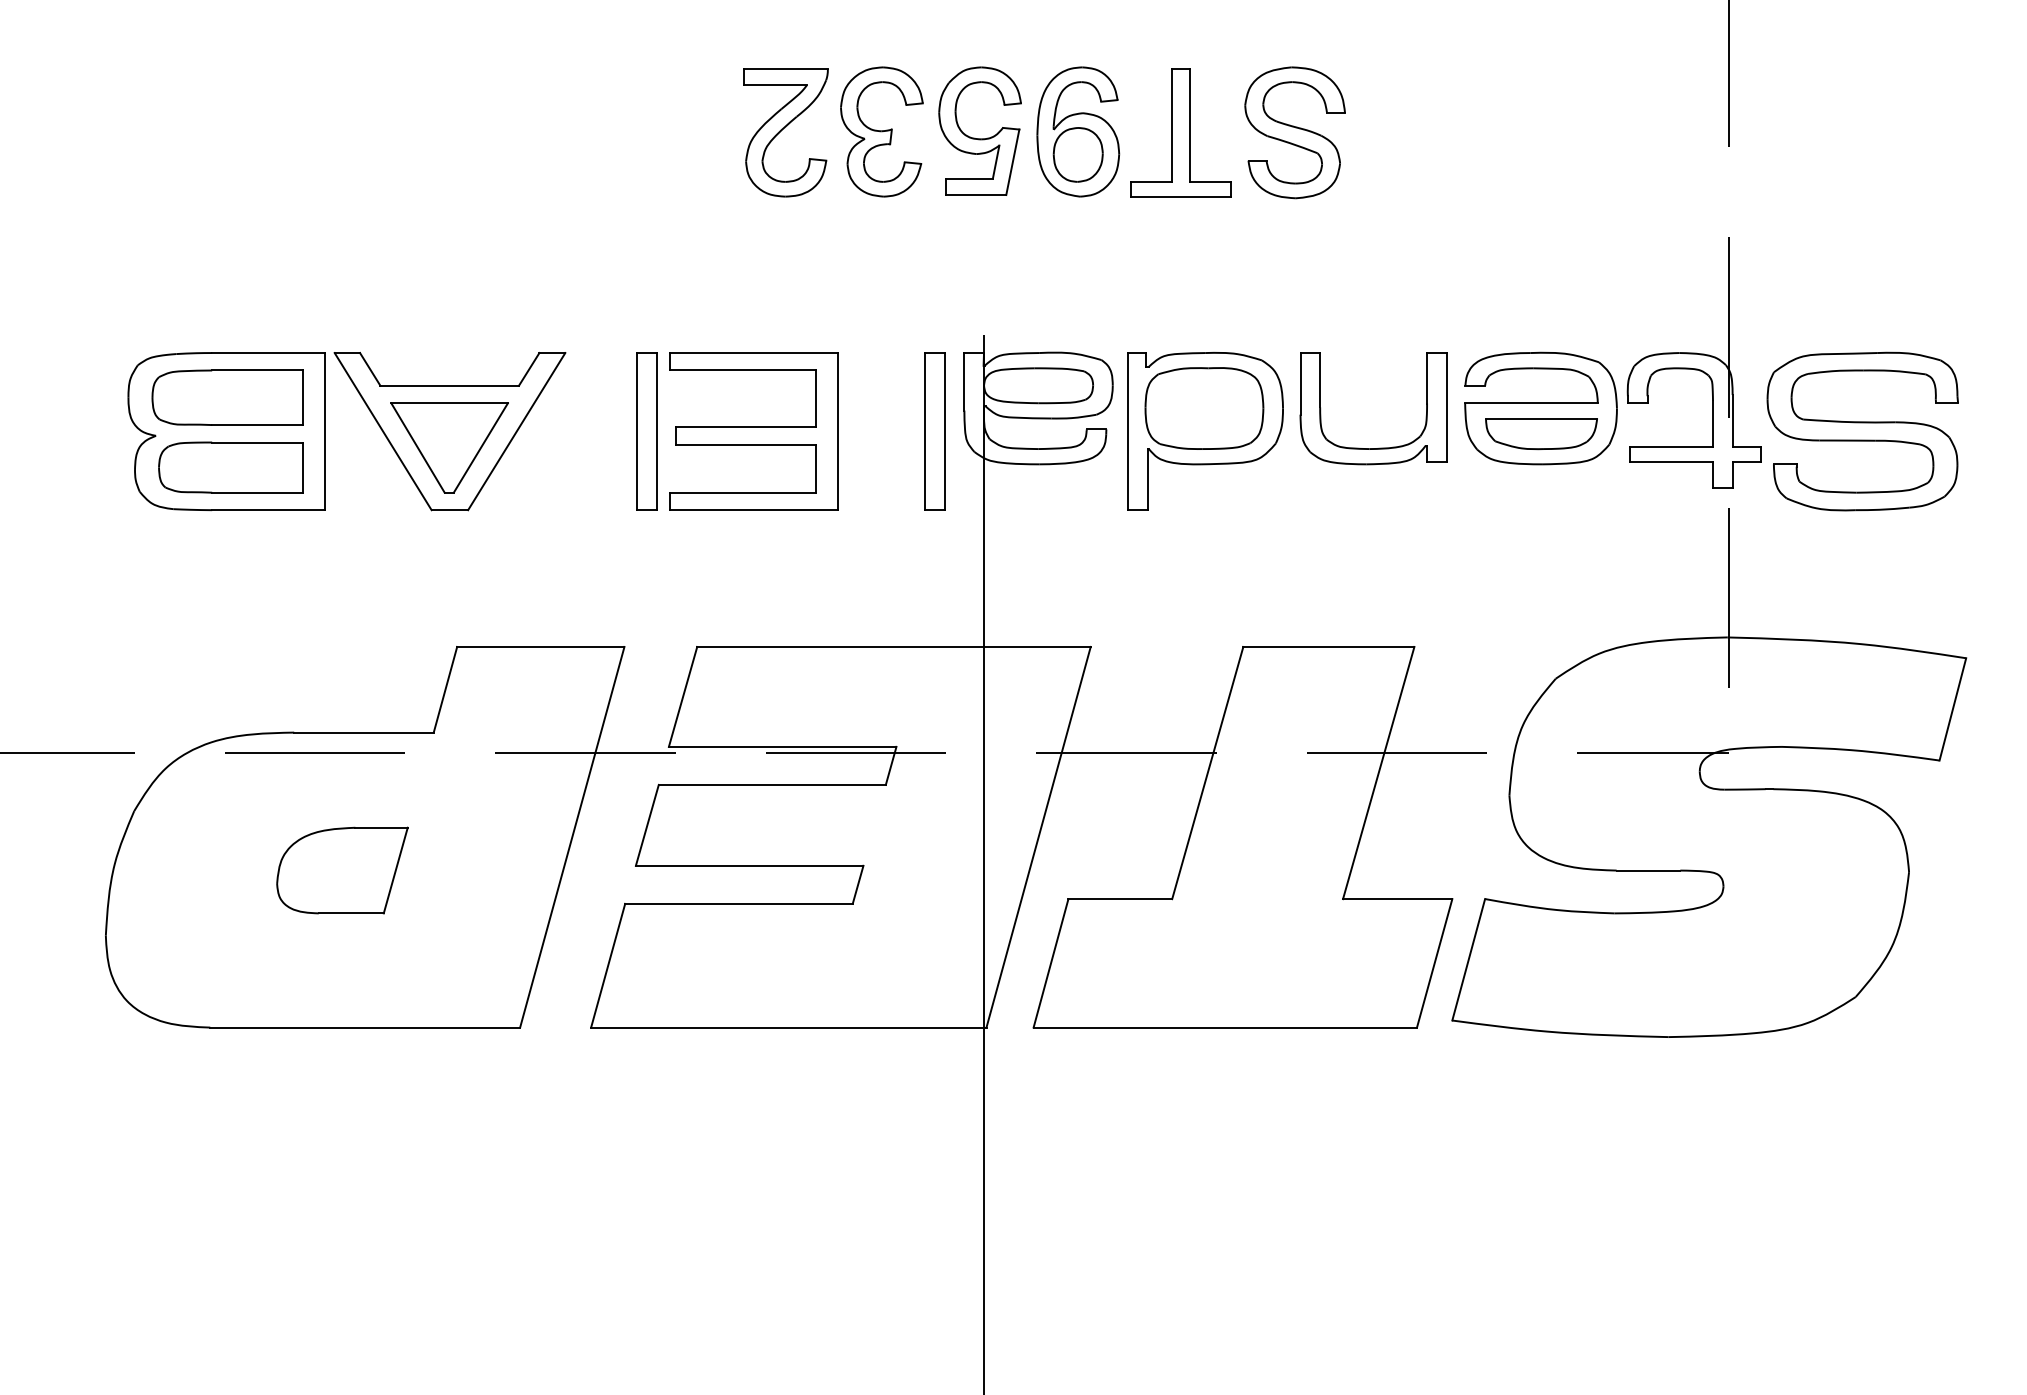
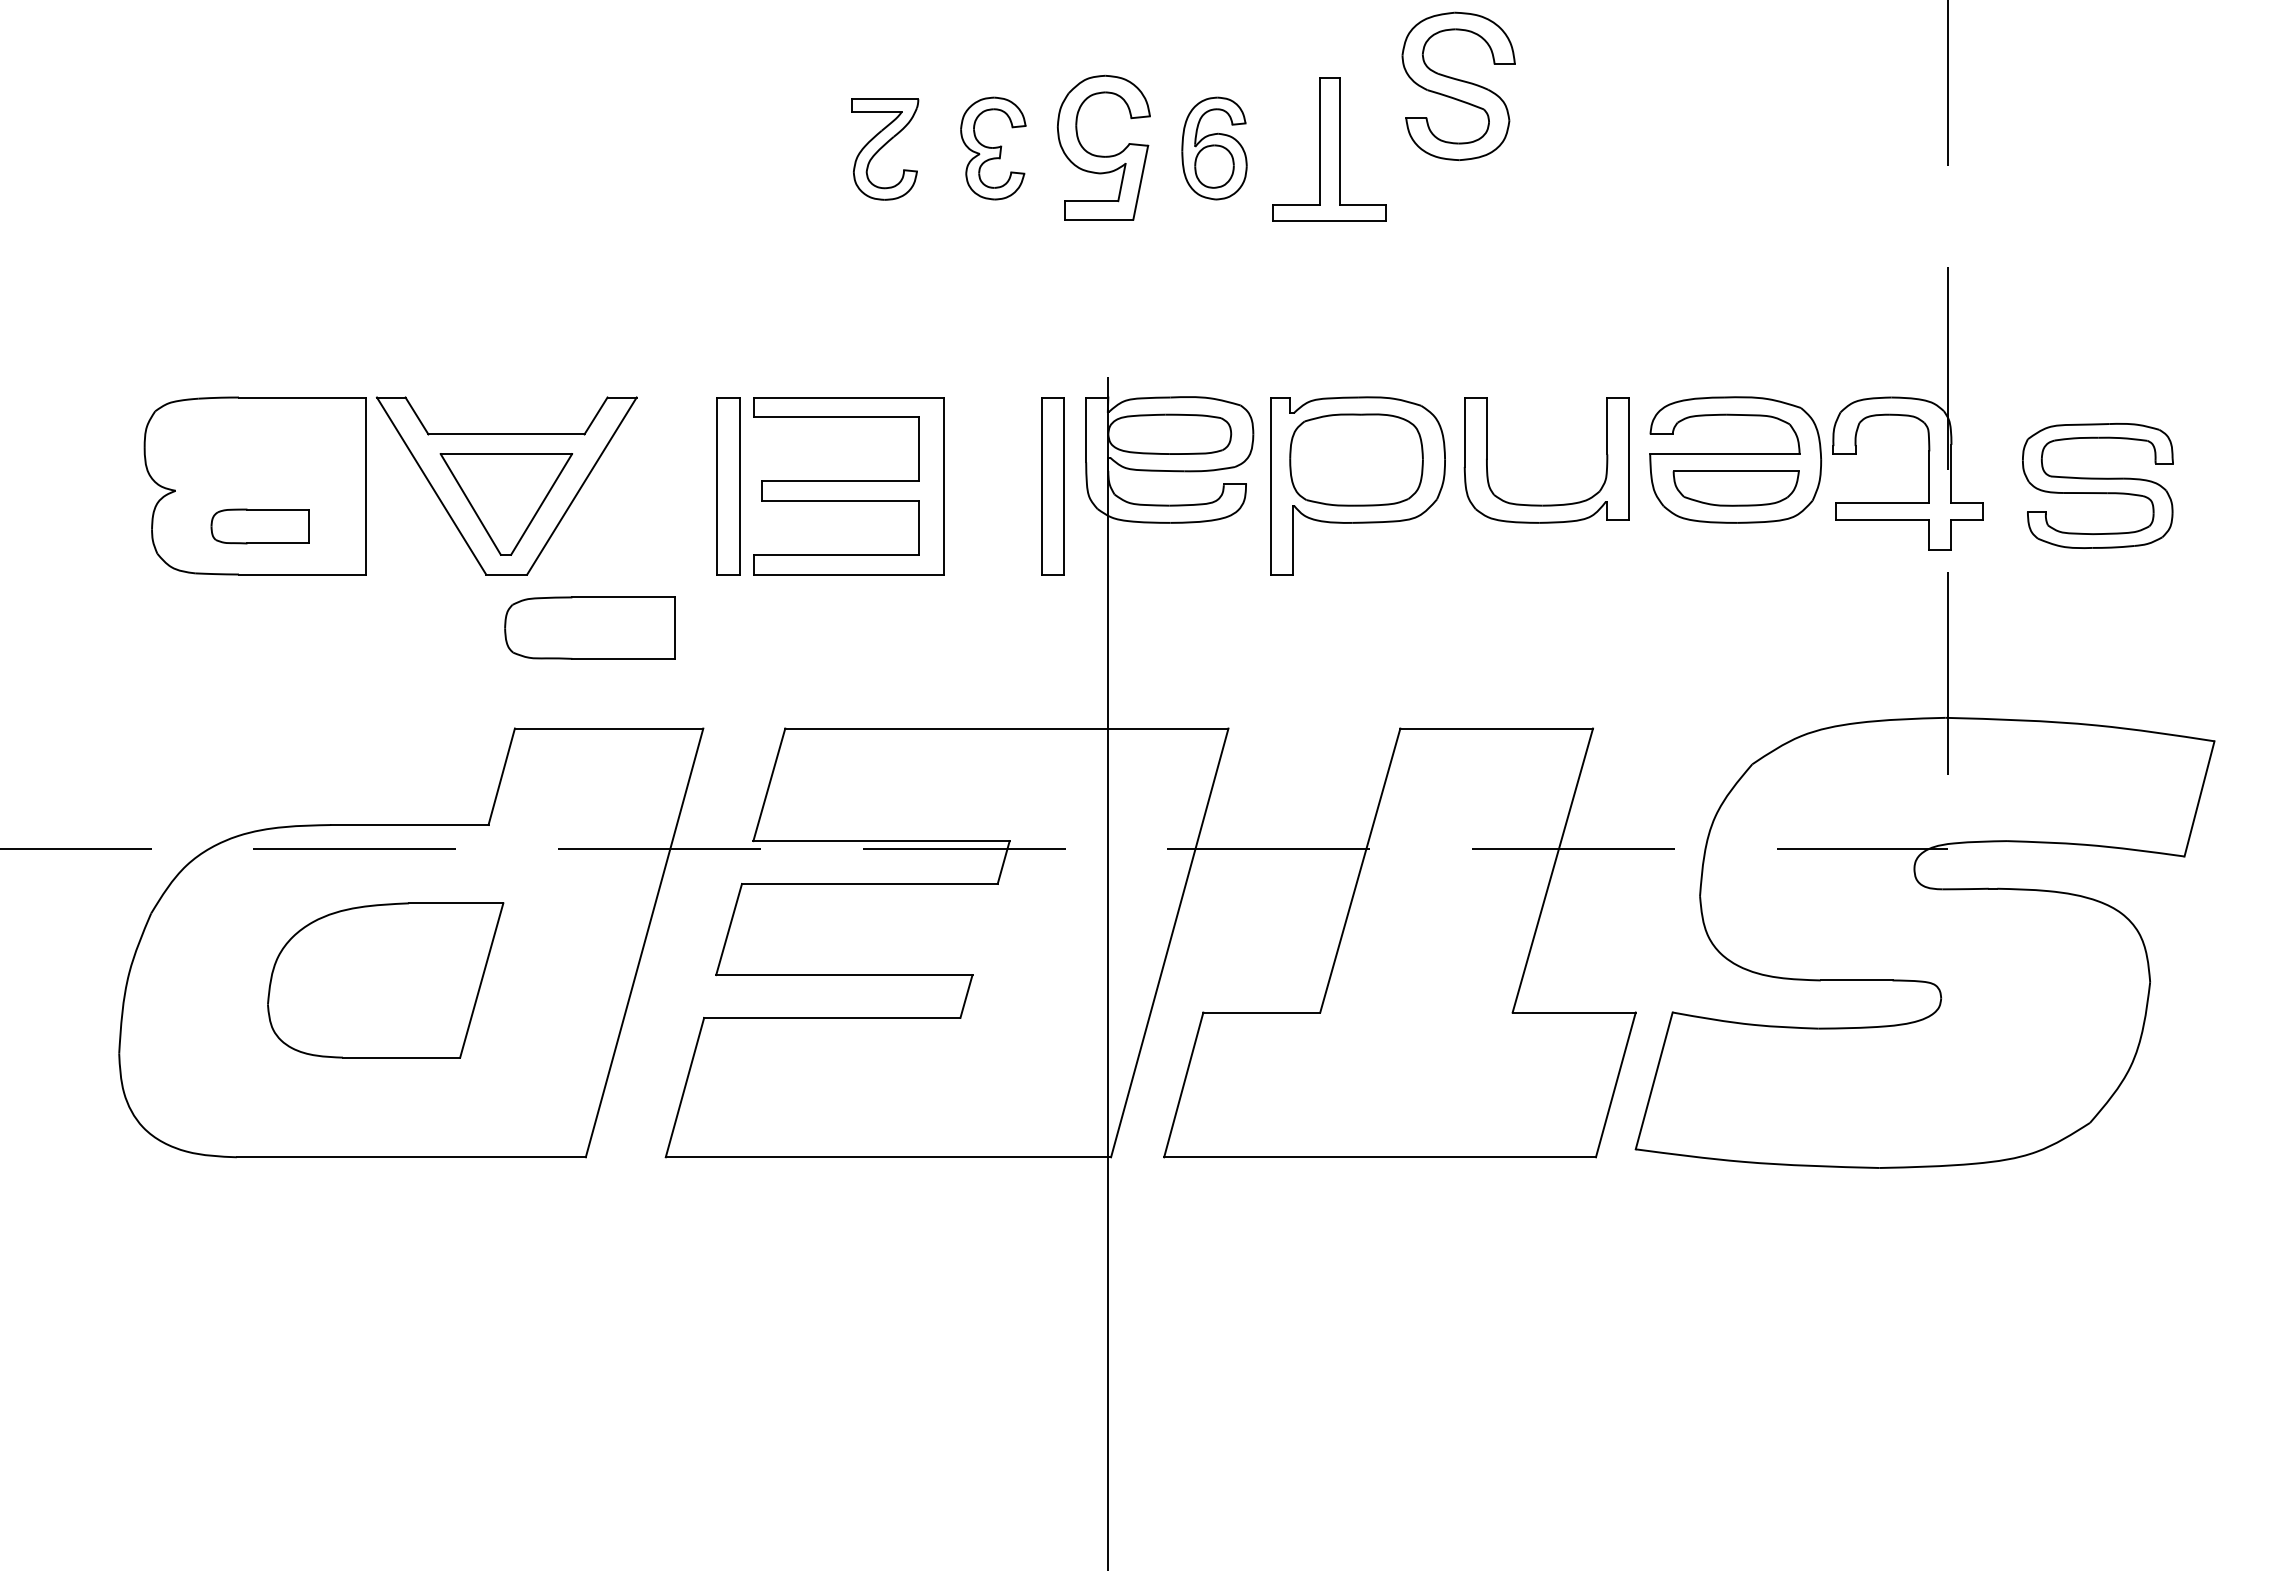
part: (881, 131) -> (992, 148), size x0.7
part: (1078, 131) -> (1214, 148), size x0.7
part: (785, 132) -> (884, 149), size x0.7
part: (1294, 132) -> (1457, 86), moved
part: (227, 397) -> (589, 627), moved
part: (1862, 431) -> (2097, 485), size x0.7
part: (230, 467) -> (259, 526), size x0.6
part: (342, 870) -> (385, 980), size x1.6

